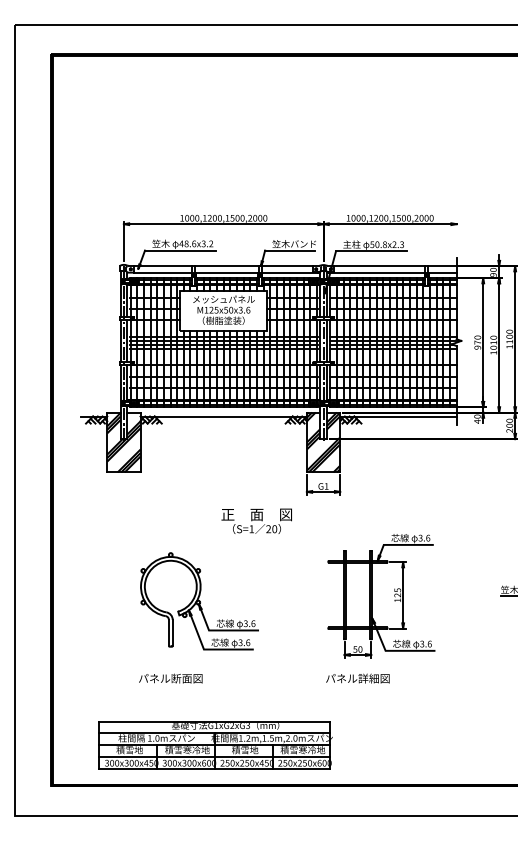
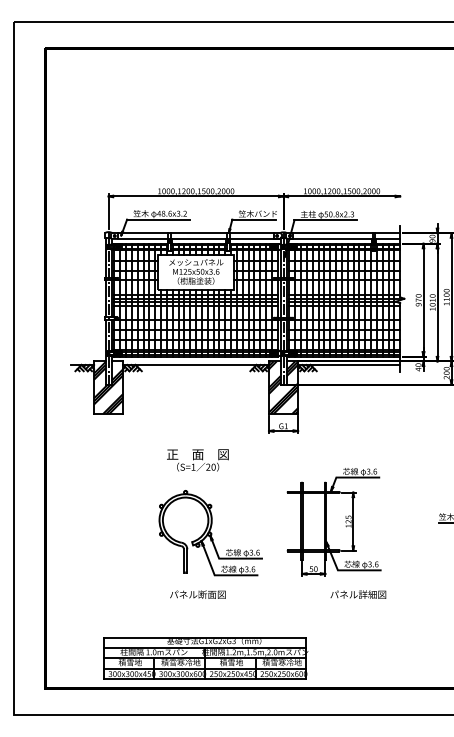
text: (256, 520) -> (197, 459), moved
part: (199, 601) -> (210, 533), moved
text: (170, 678) -> (197, 594), moved
text: (357, 678) -> (358, 594), moved
part: (215, 745) -> (205, 658), moved

